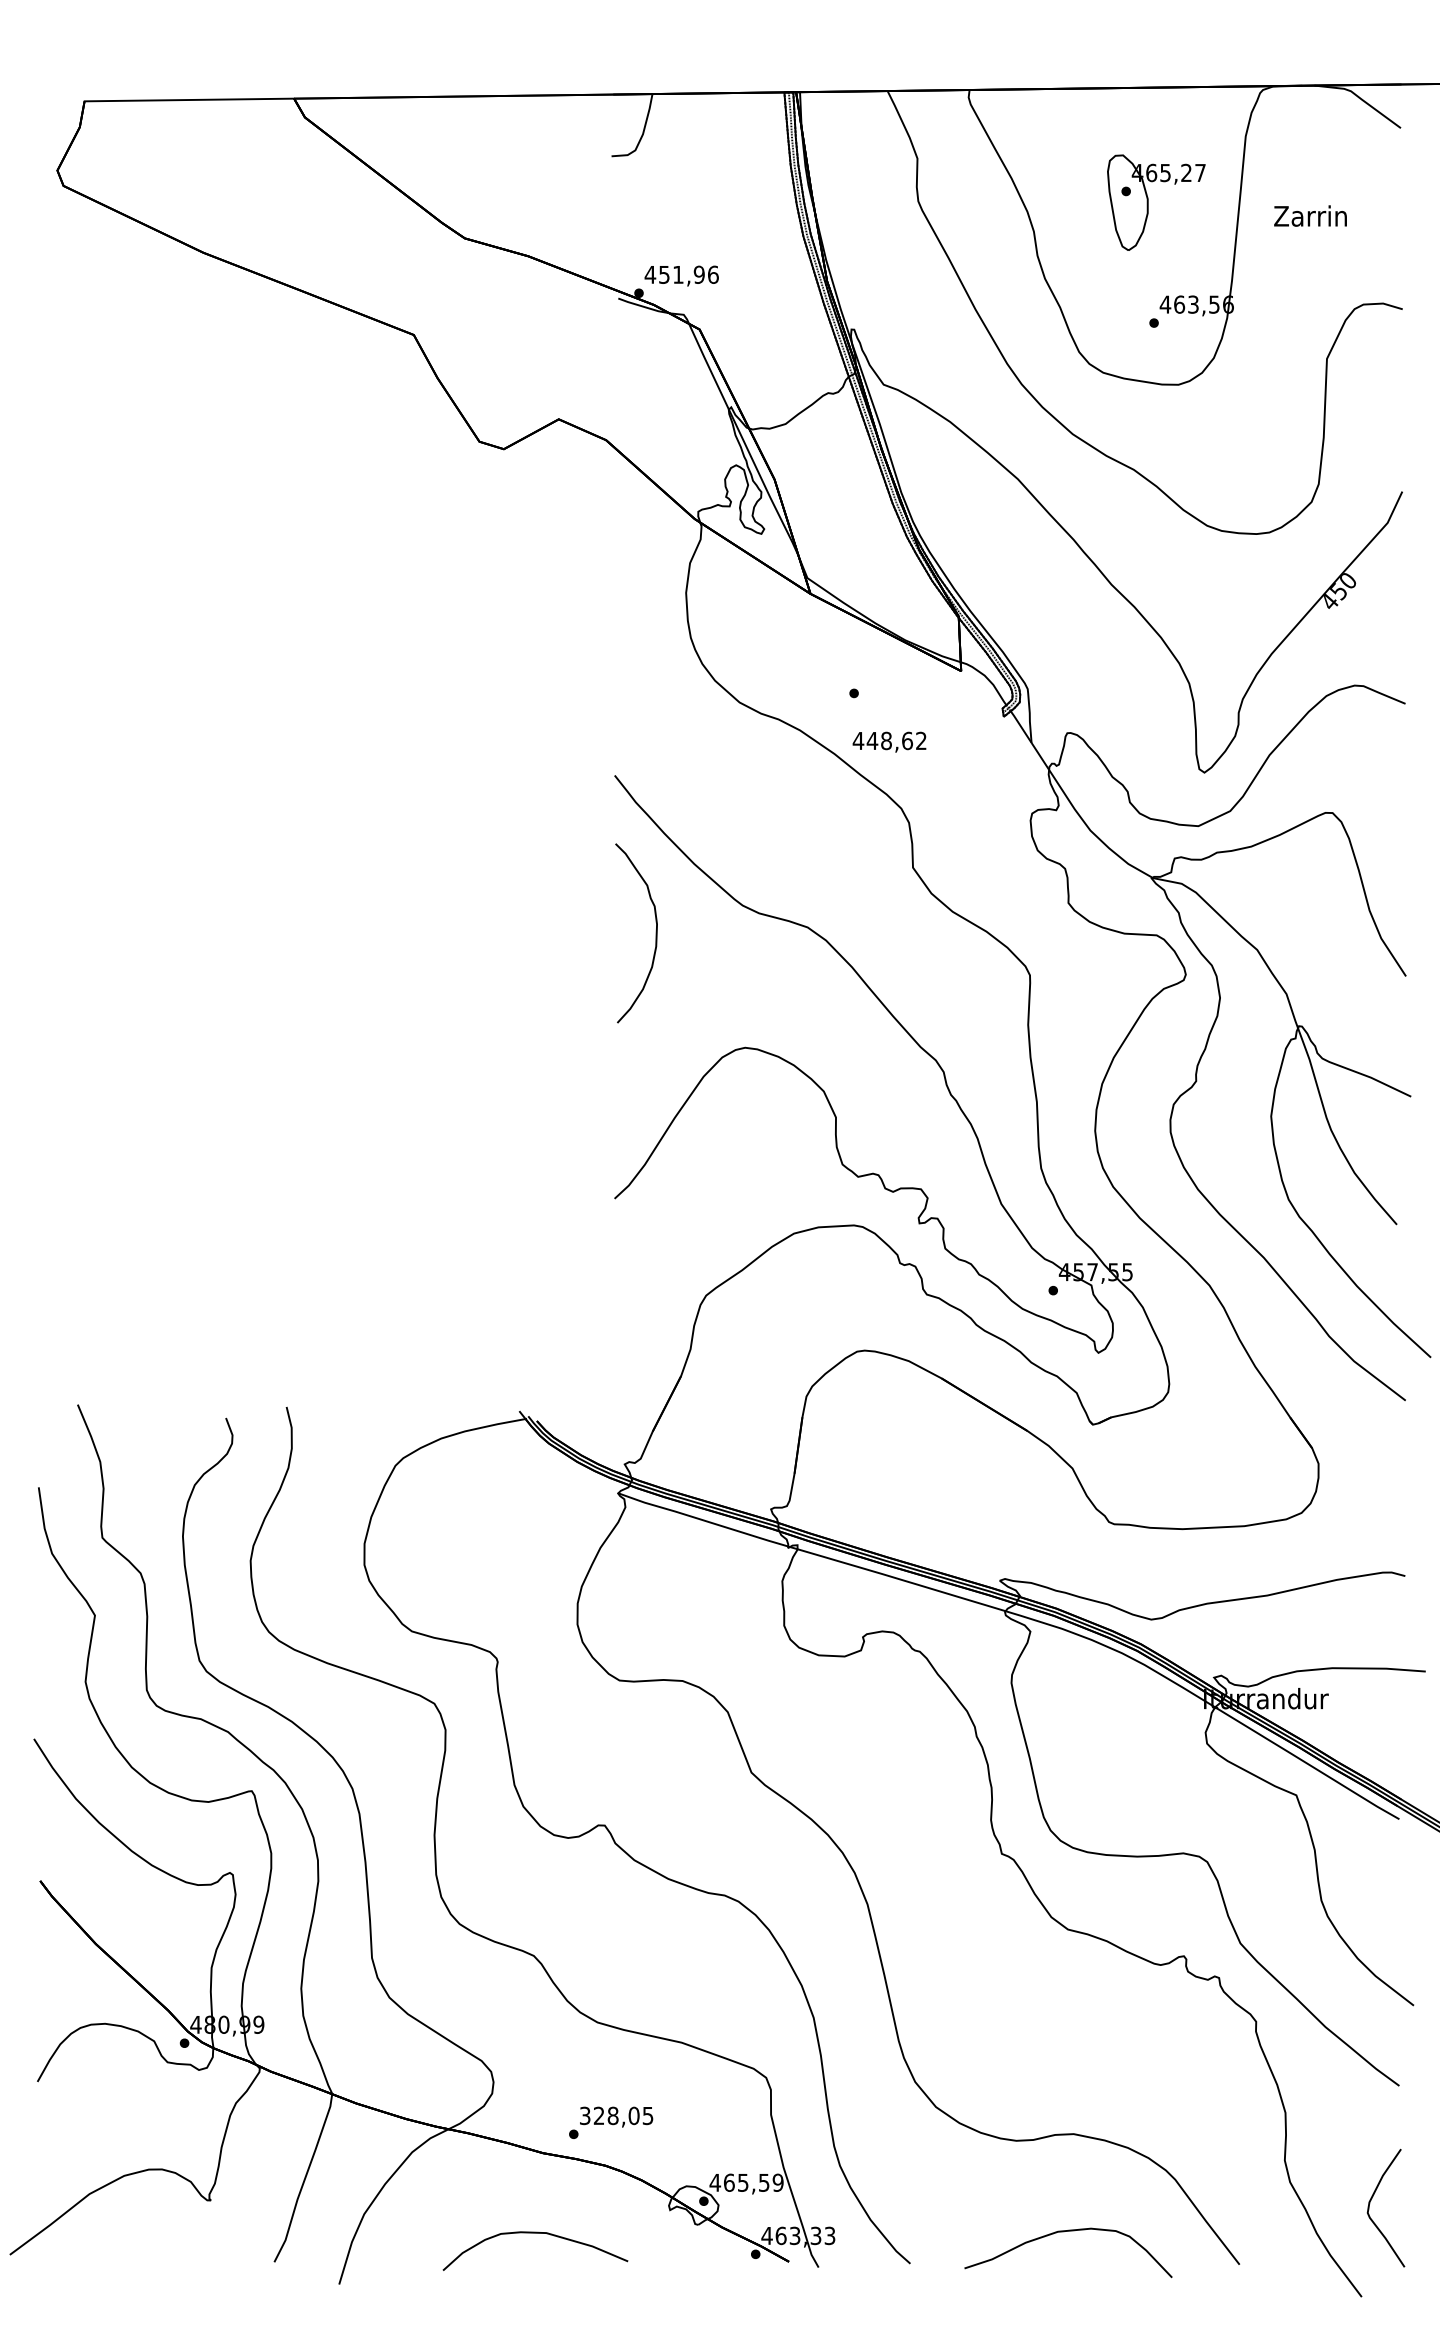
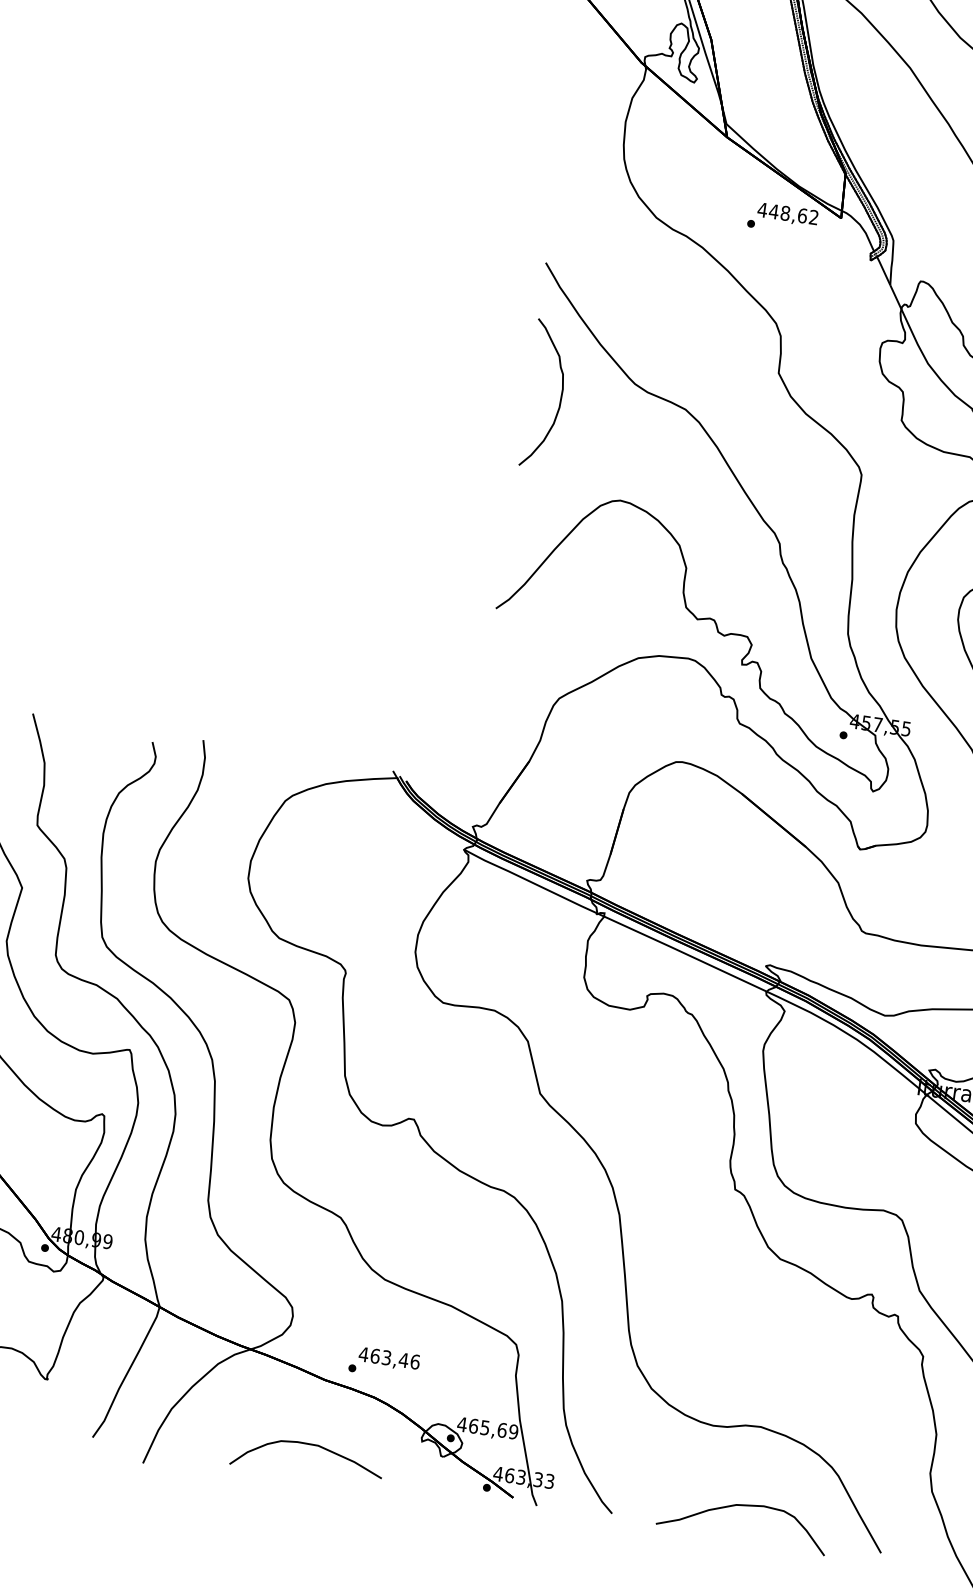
text: (889, 741) -> (787, 214), moved
text: (616, 2115) -> (389, 1357), 328,05 -> 463,46
text: (763, 2182) -> (501, 1429), 465,59 -> 465,69

